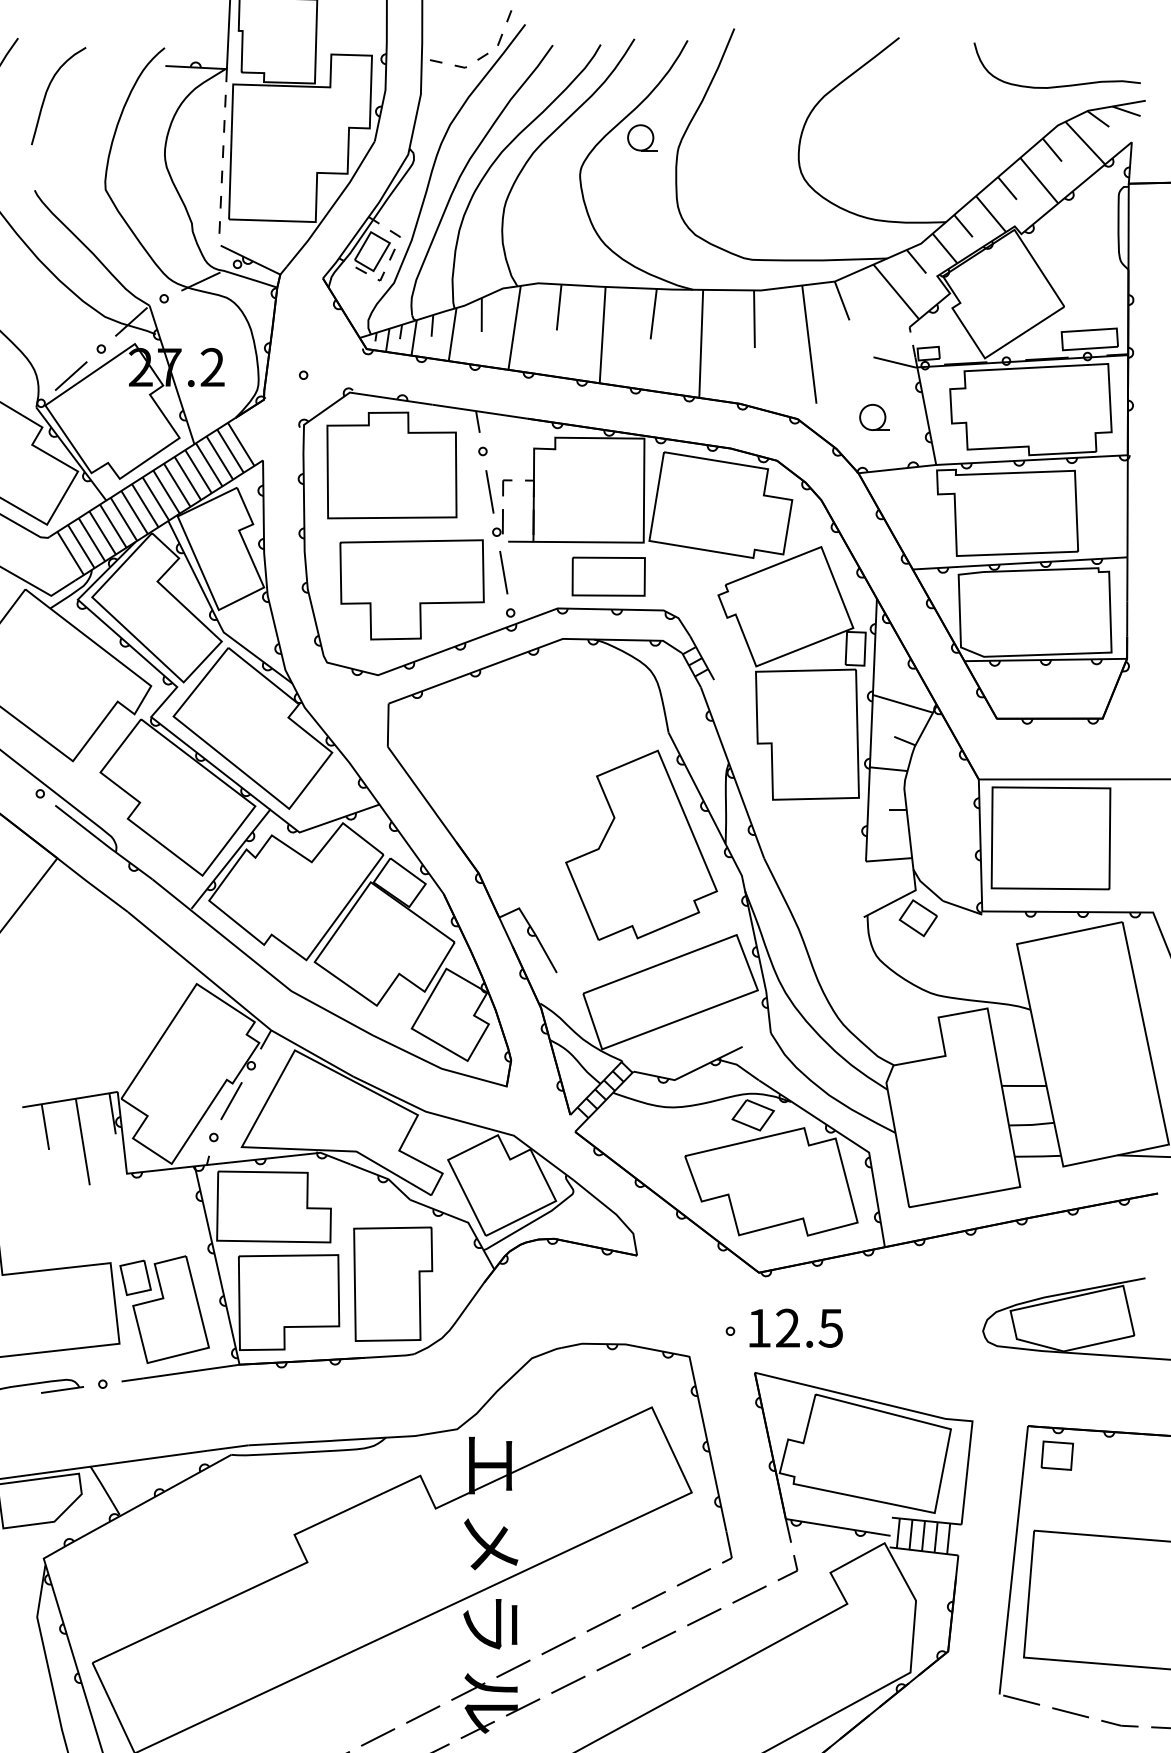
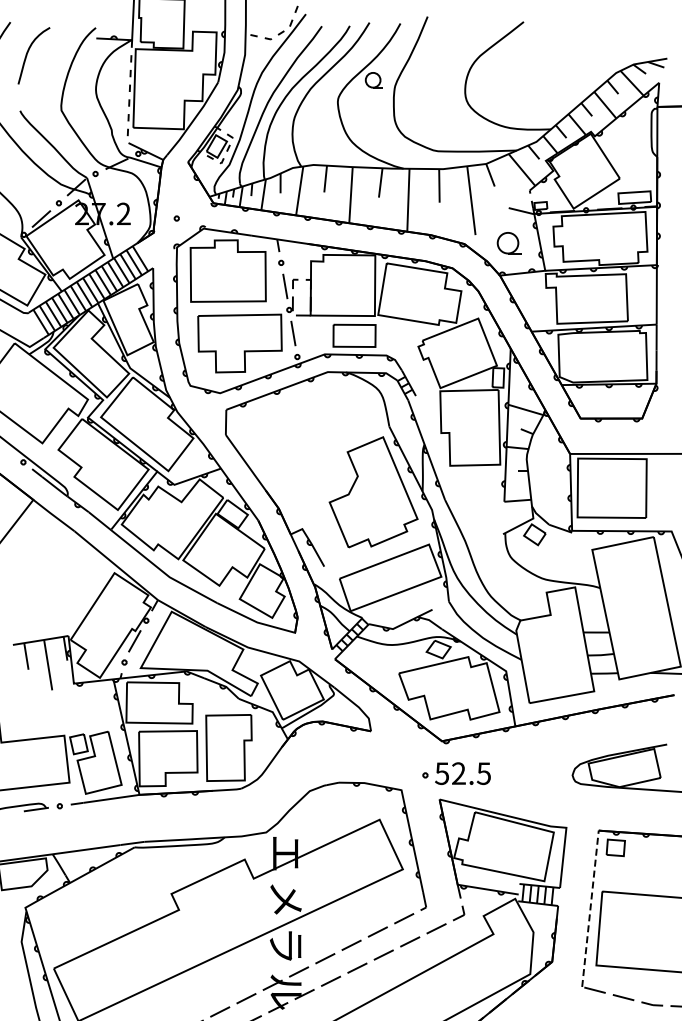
curve: (1056, 85) -> (615, 49), removed
part: (873, 416) -> (508, 242), size x1.4
text: (758, 1328) -> (441, 773), 12.5 -> 52.5
line: (1013, 1559) -> (590, 908), solid -> dashed

